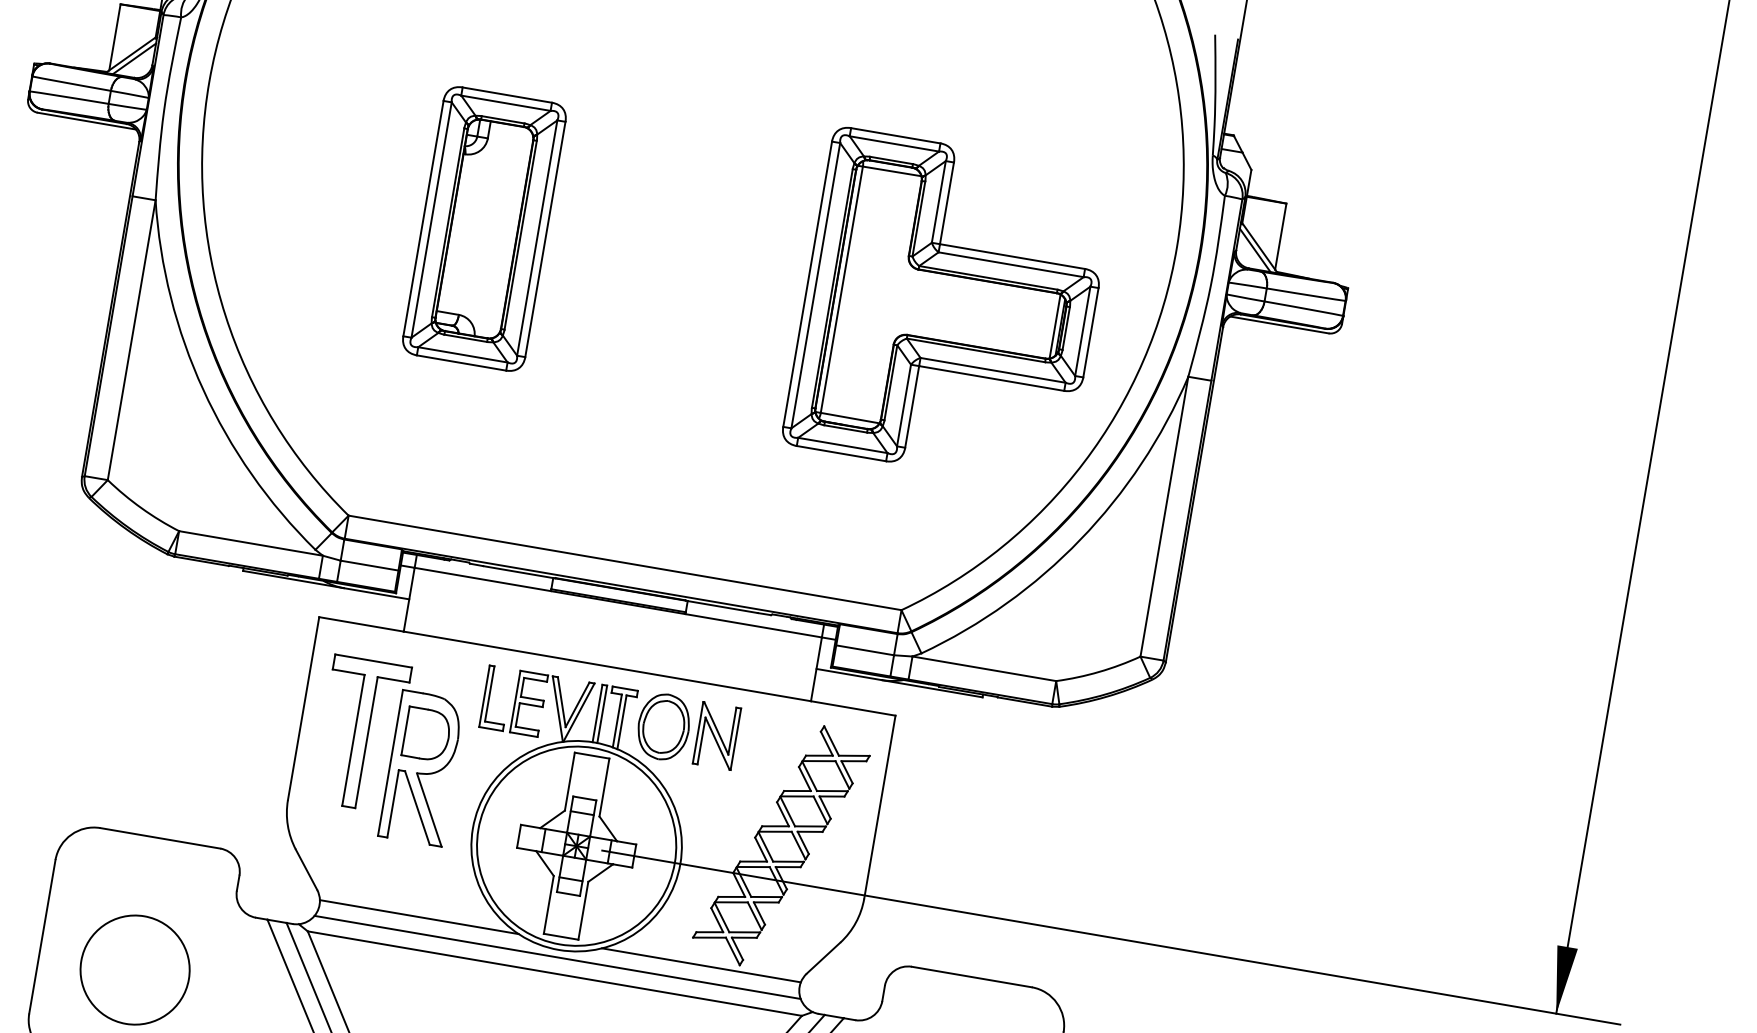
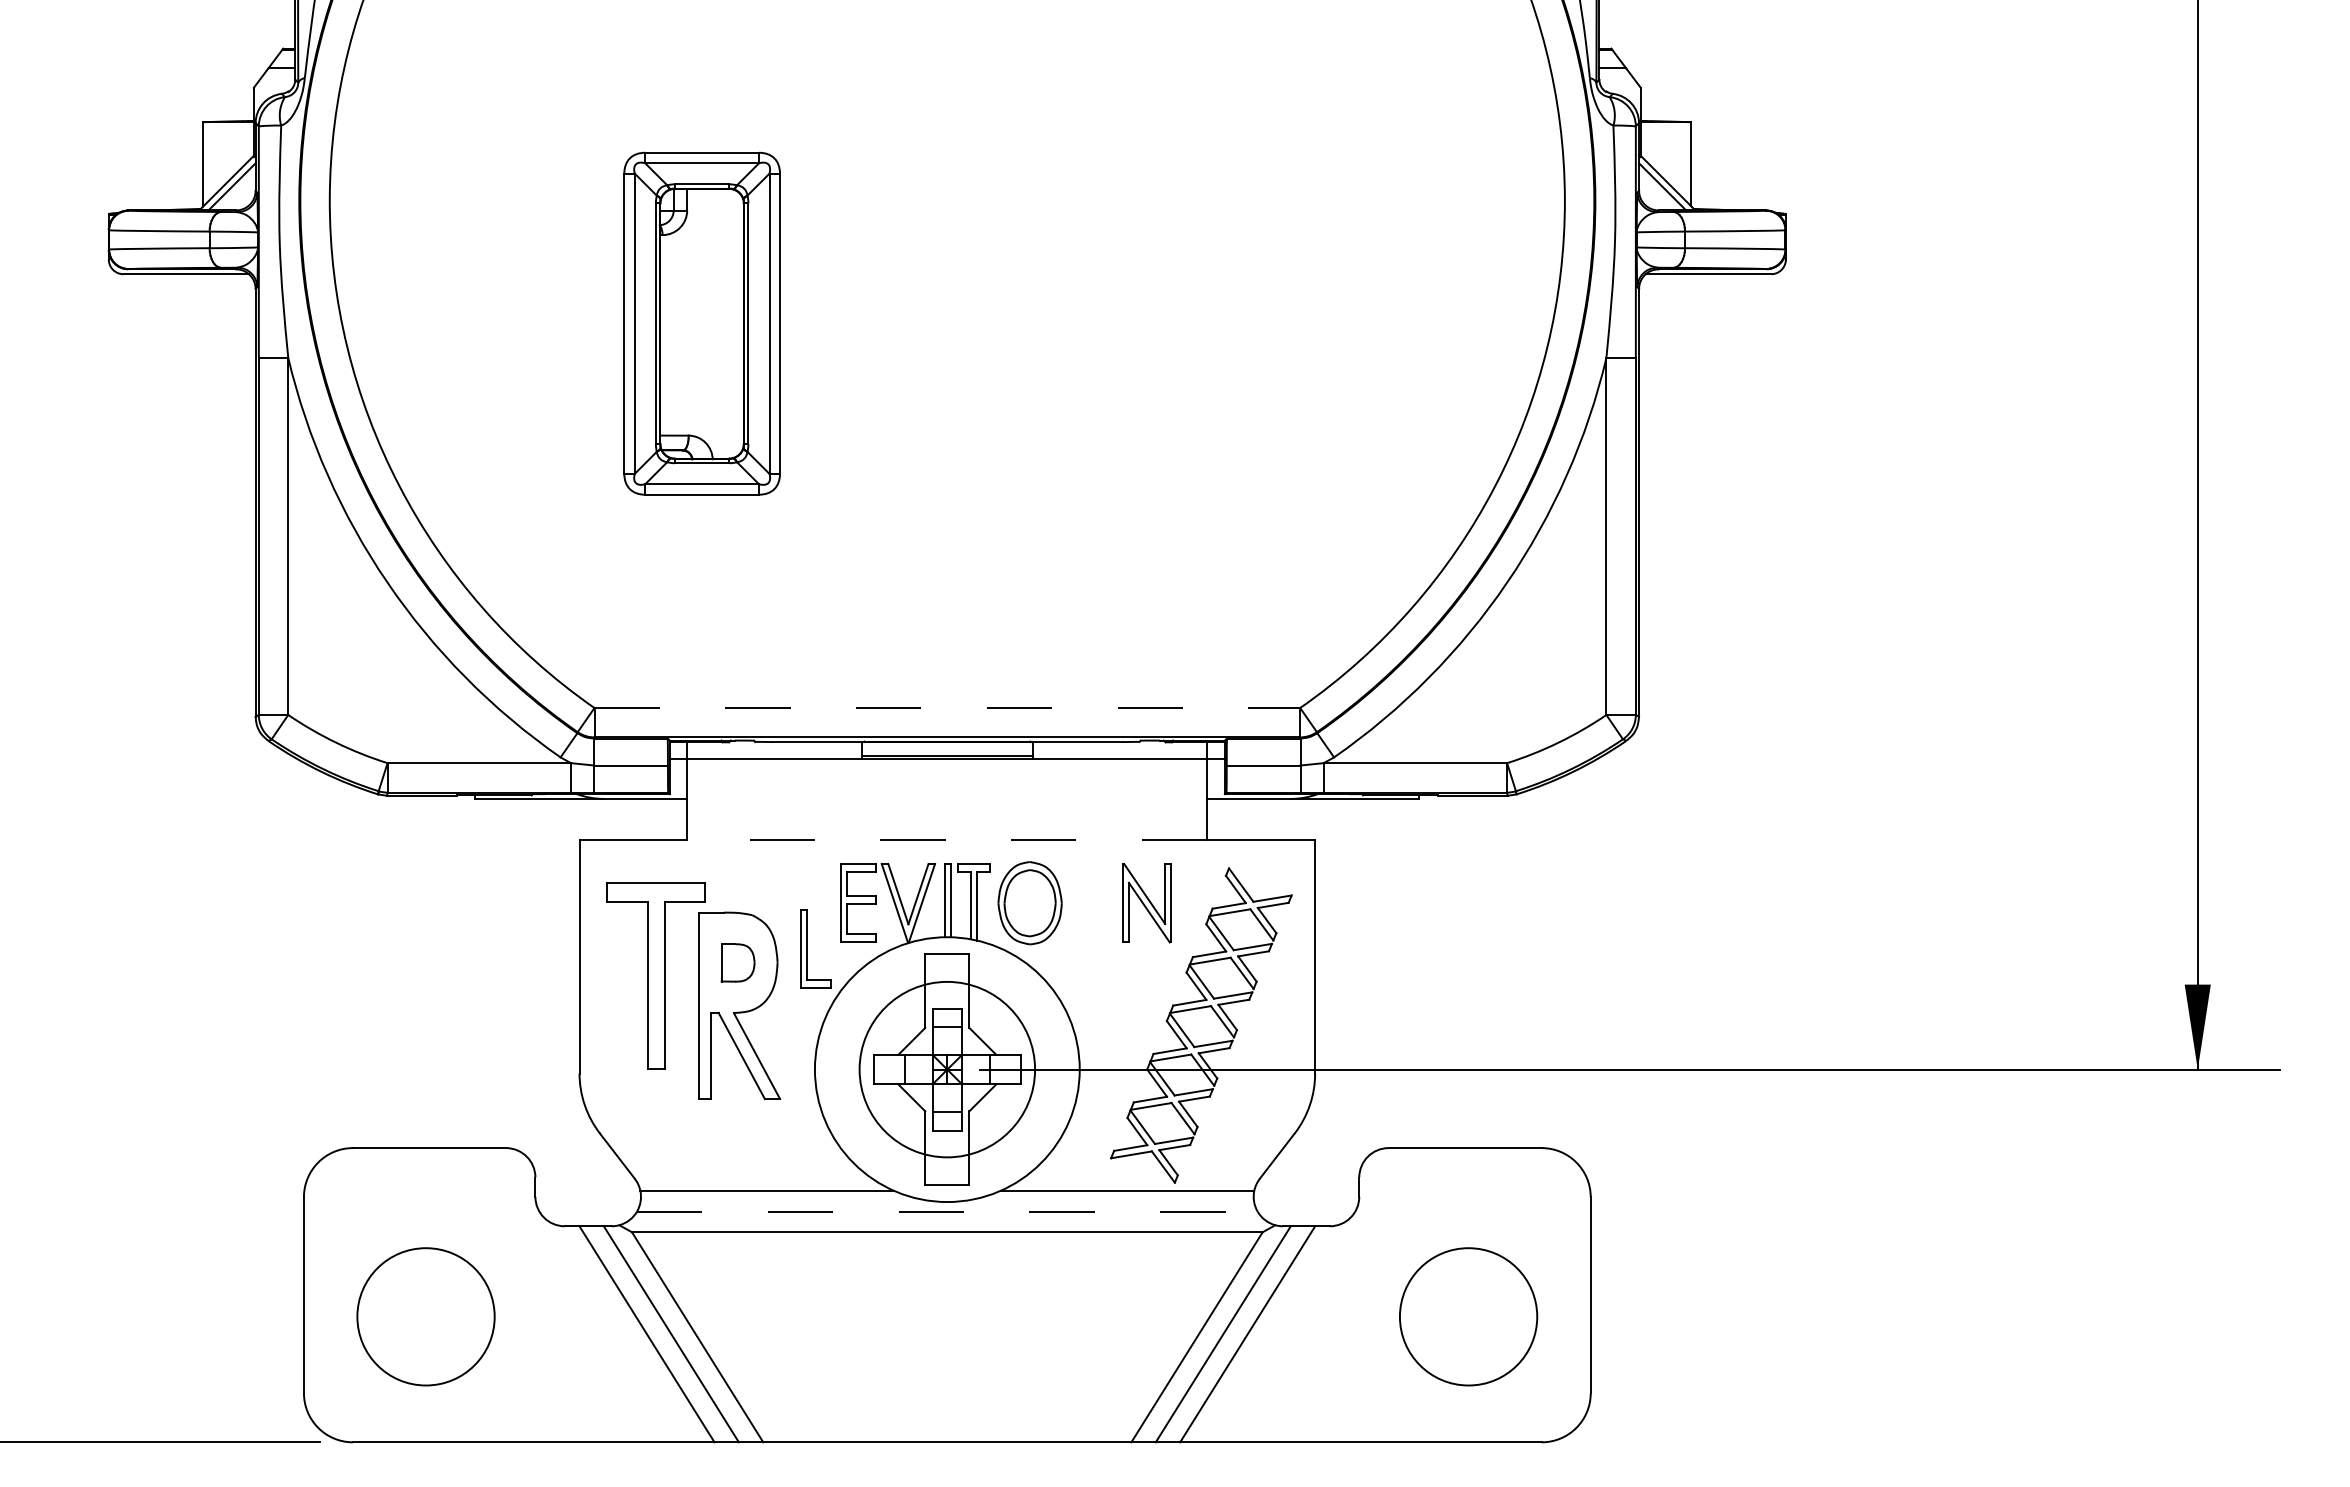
part: (949, 308) -> (1295, 323), removed
line: (625, 562) -> (947, 707), solid -> dashed
line: (607, 666) -> (947, 840), solid -> dashed
part: (489, 696) -> (807, 948), moved
part: (426, 734) -> (737, 962), size x0.6
part: (716, 735) -> (1146, 902), moved
circle: (576, 846) -> (947, 1069), size x0.7
line: (557, 957) -> (947, 1211), solid -> dashed

